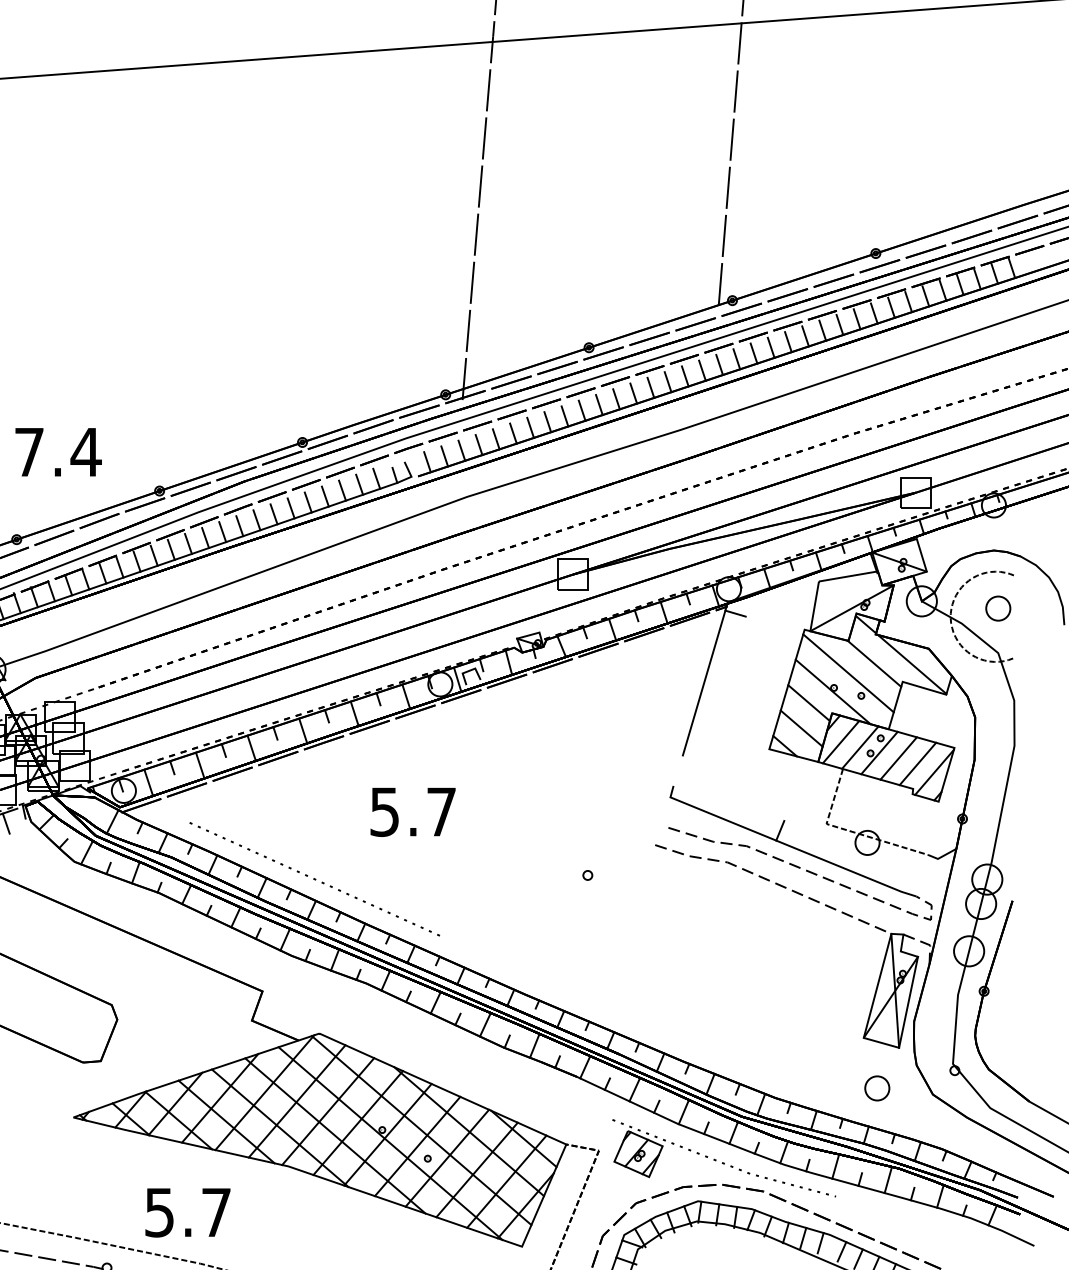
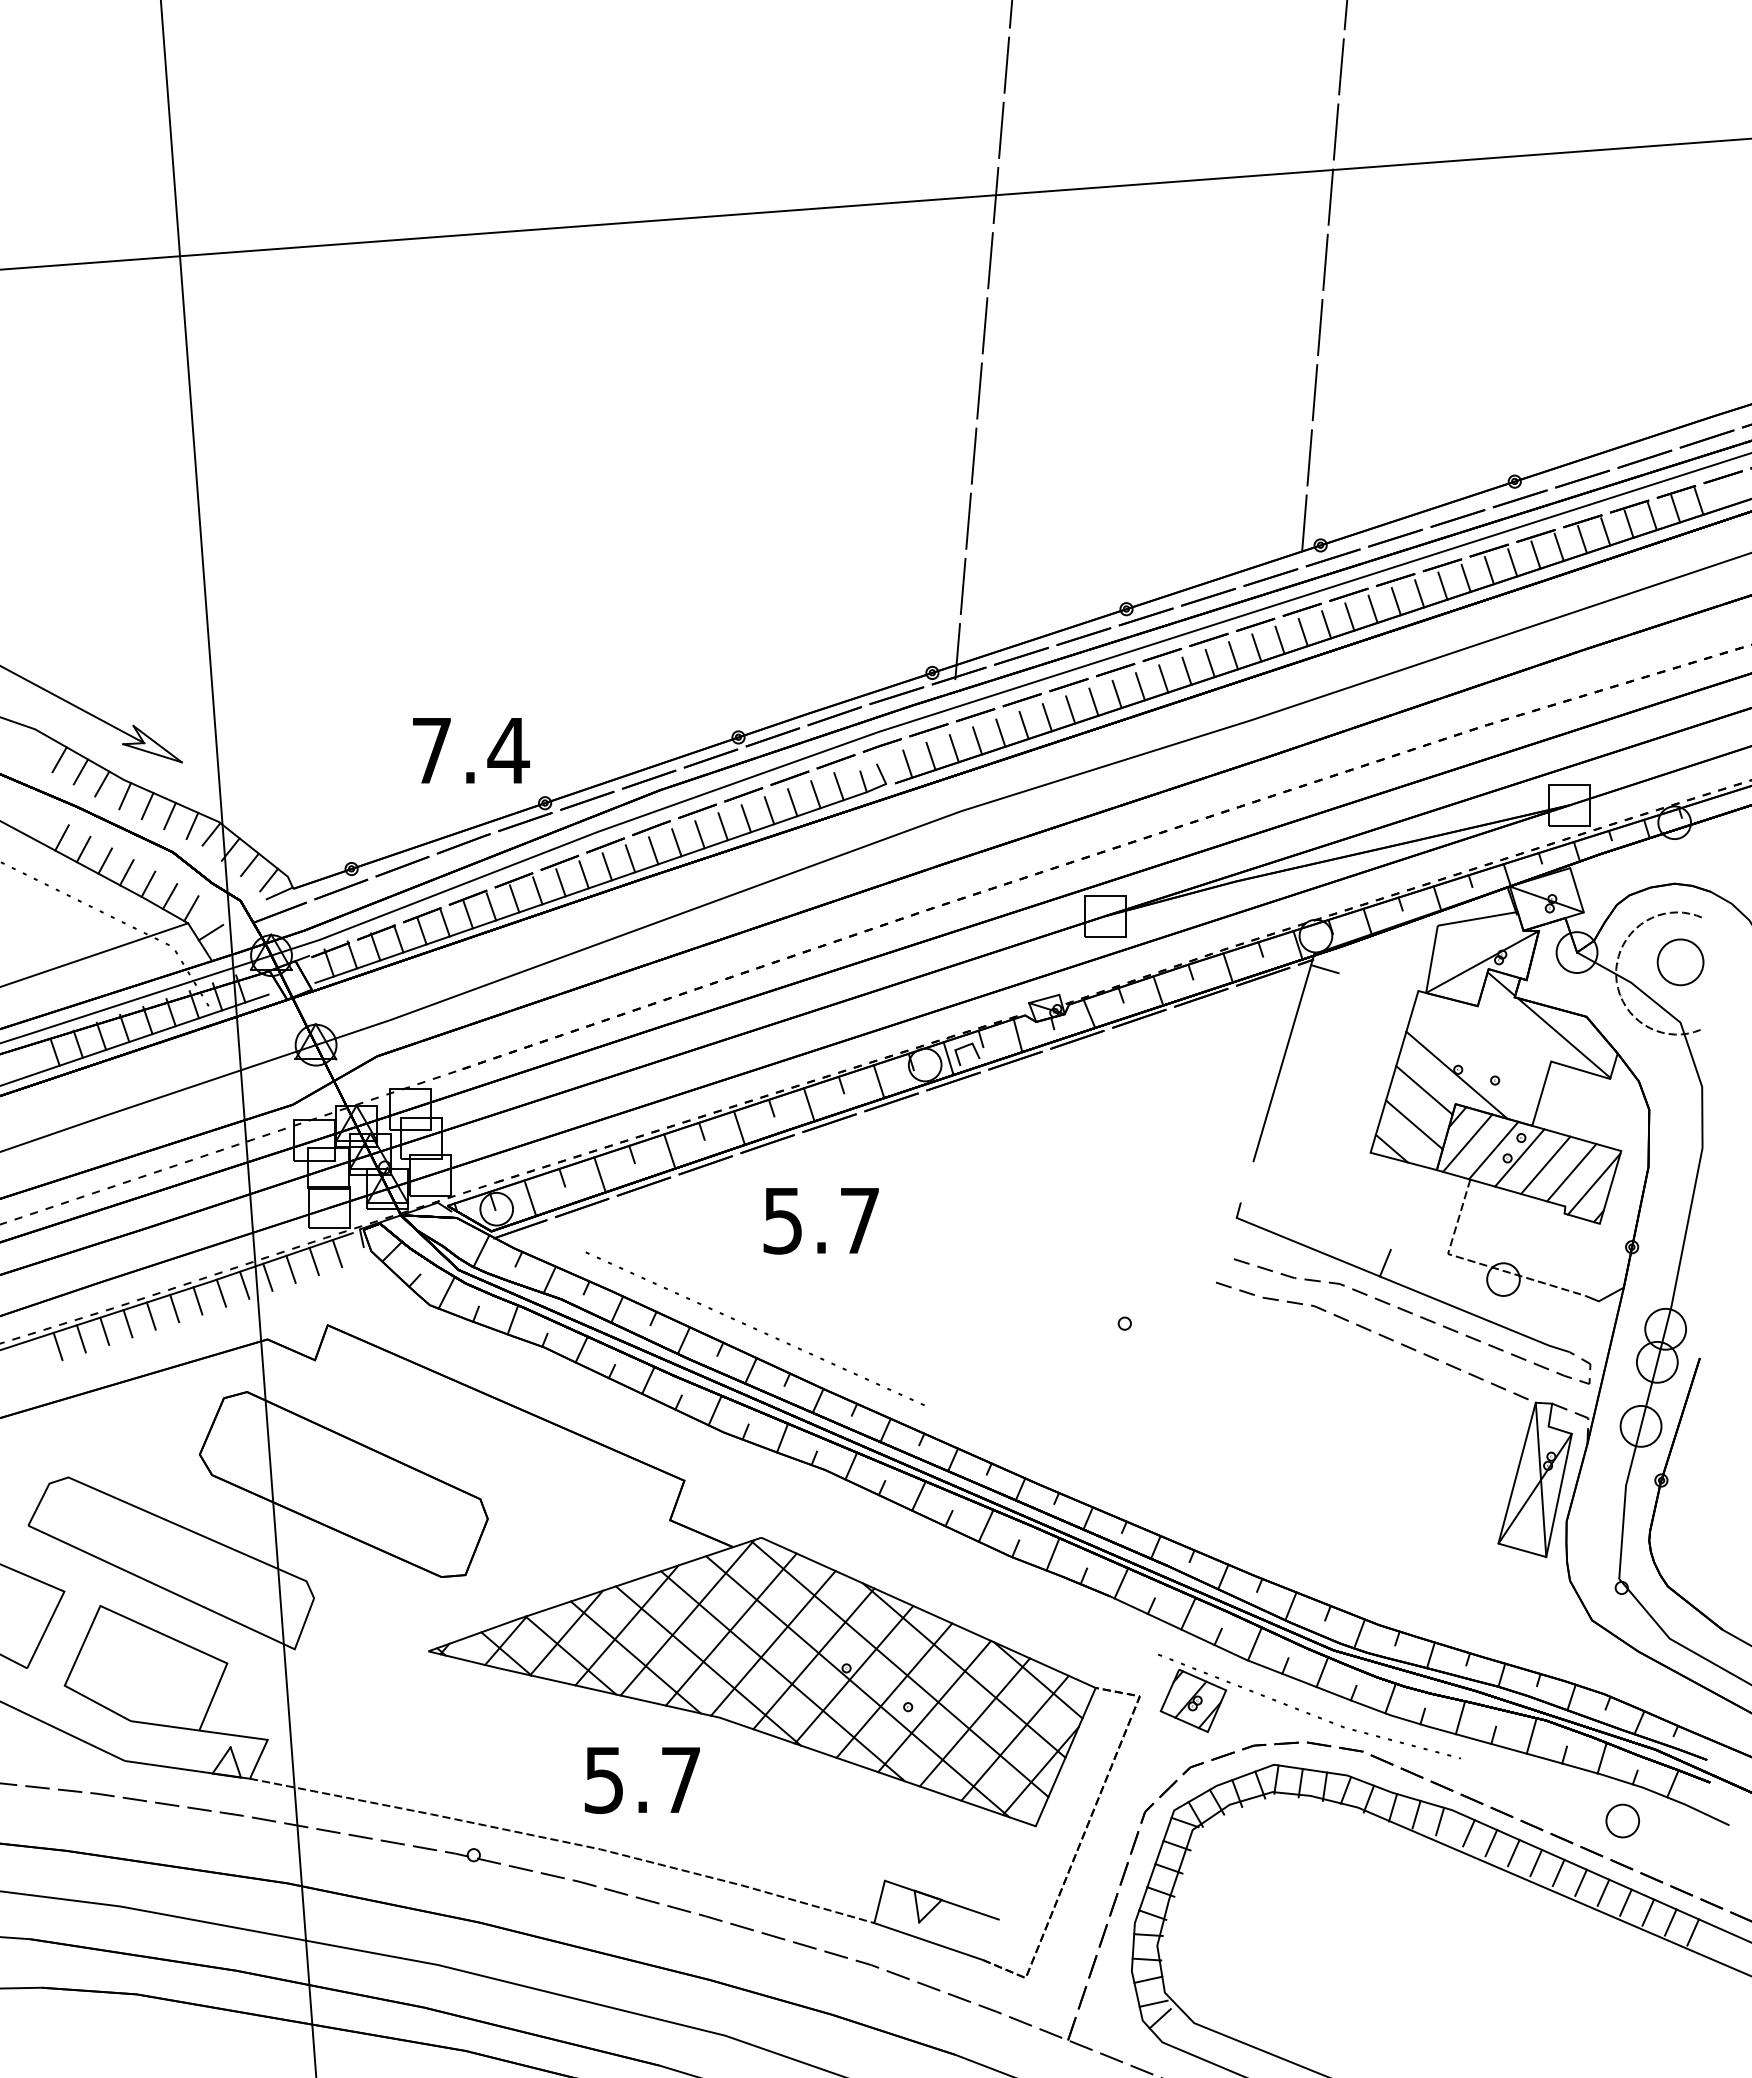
text: (58, 452) -> (471, 750), moved
part: (998, 608) -> (1680, 962), size x1.4
line: (874, 663) -> (1512, 1036), removed
line: (848, 672) -> (1477, 1049), removed
text: (412, 812) -> (820, 1221), moved
part: (877, 1088) -> (1622, 1820), moved
text: (188, 1212) -> (642, 1780), moved

